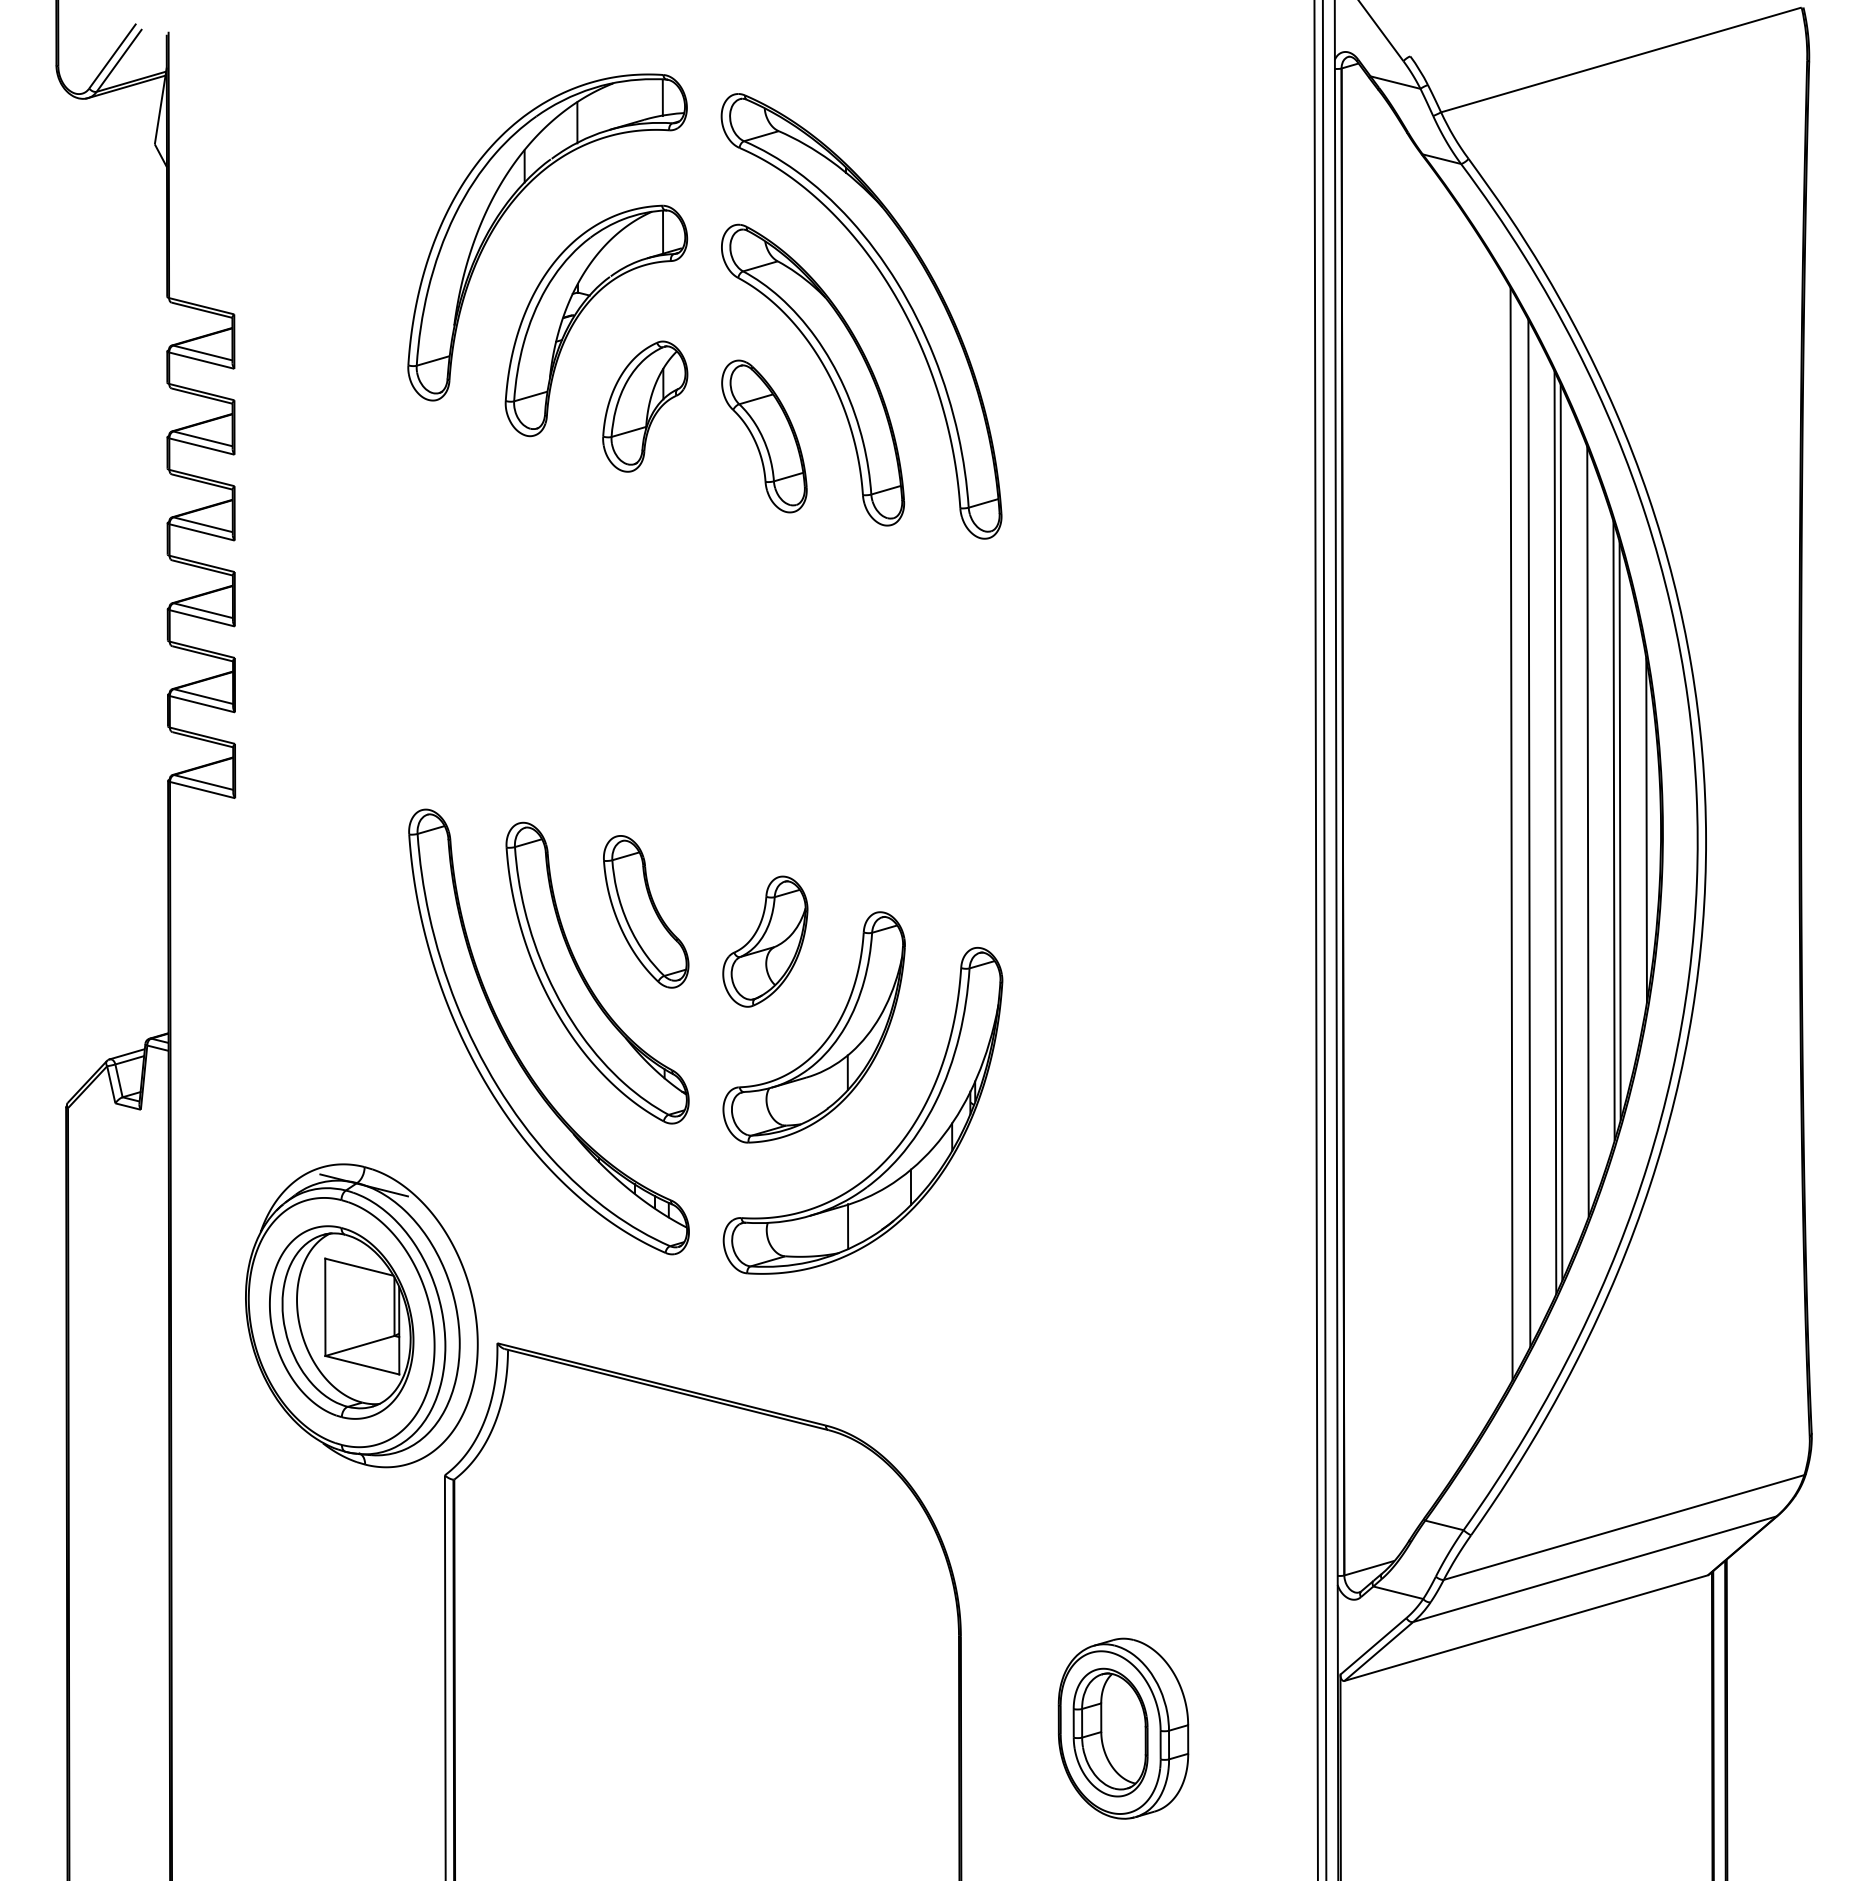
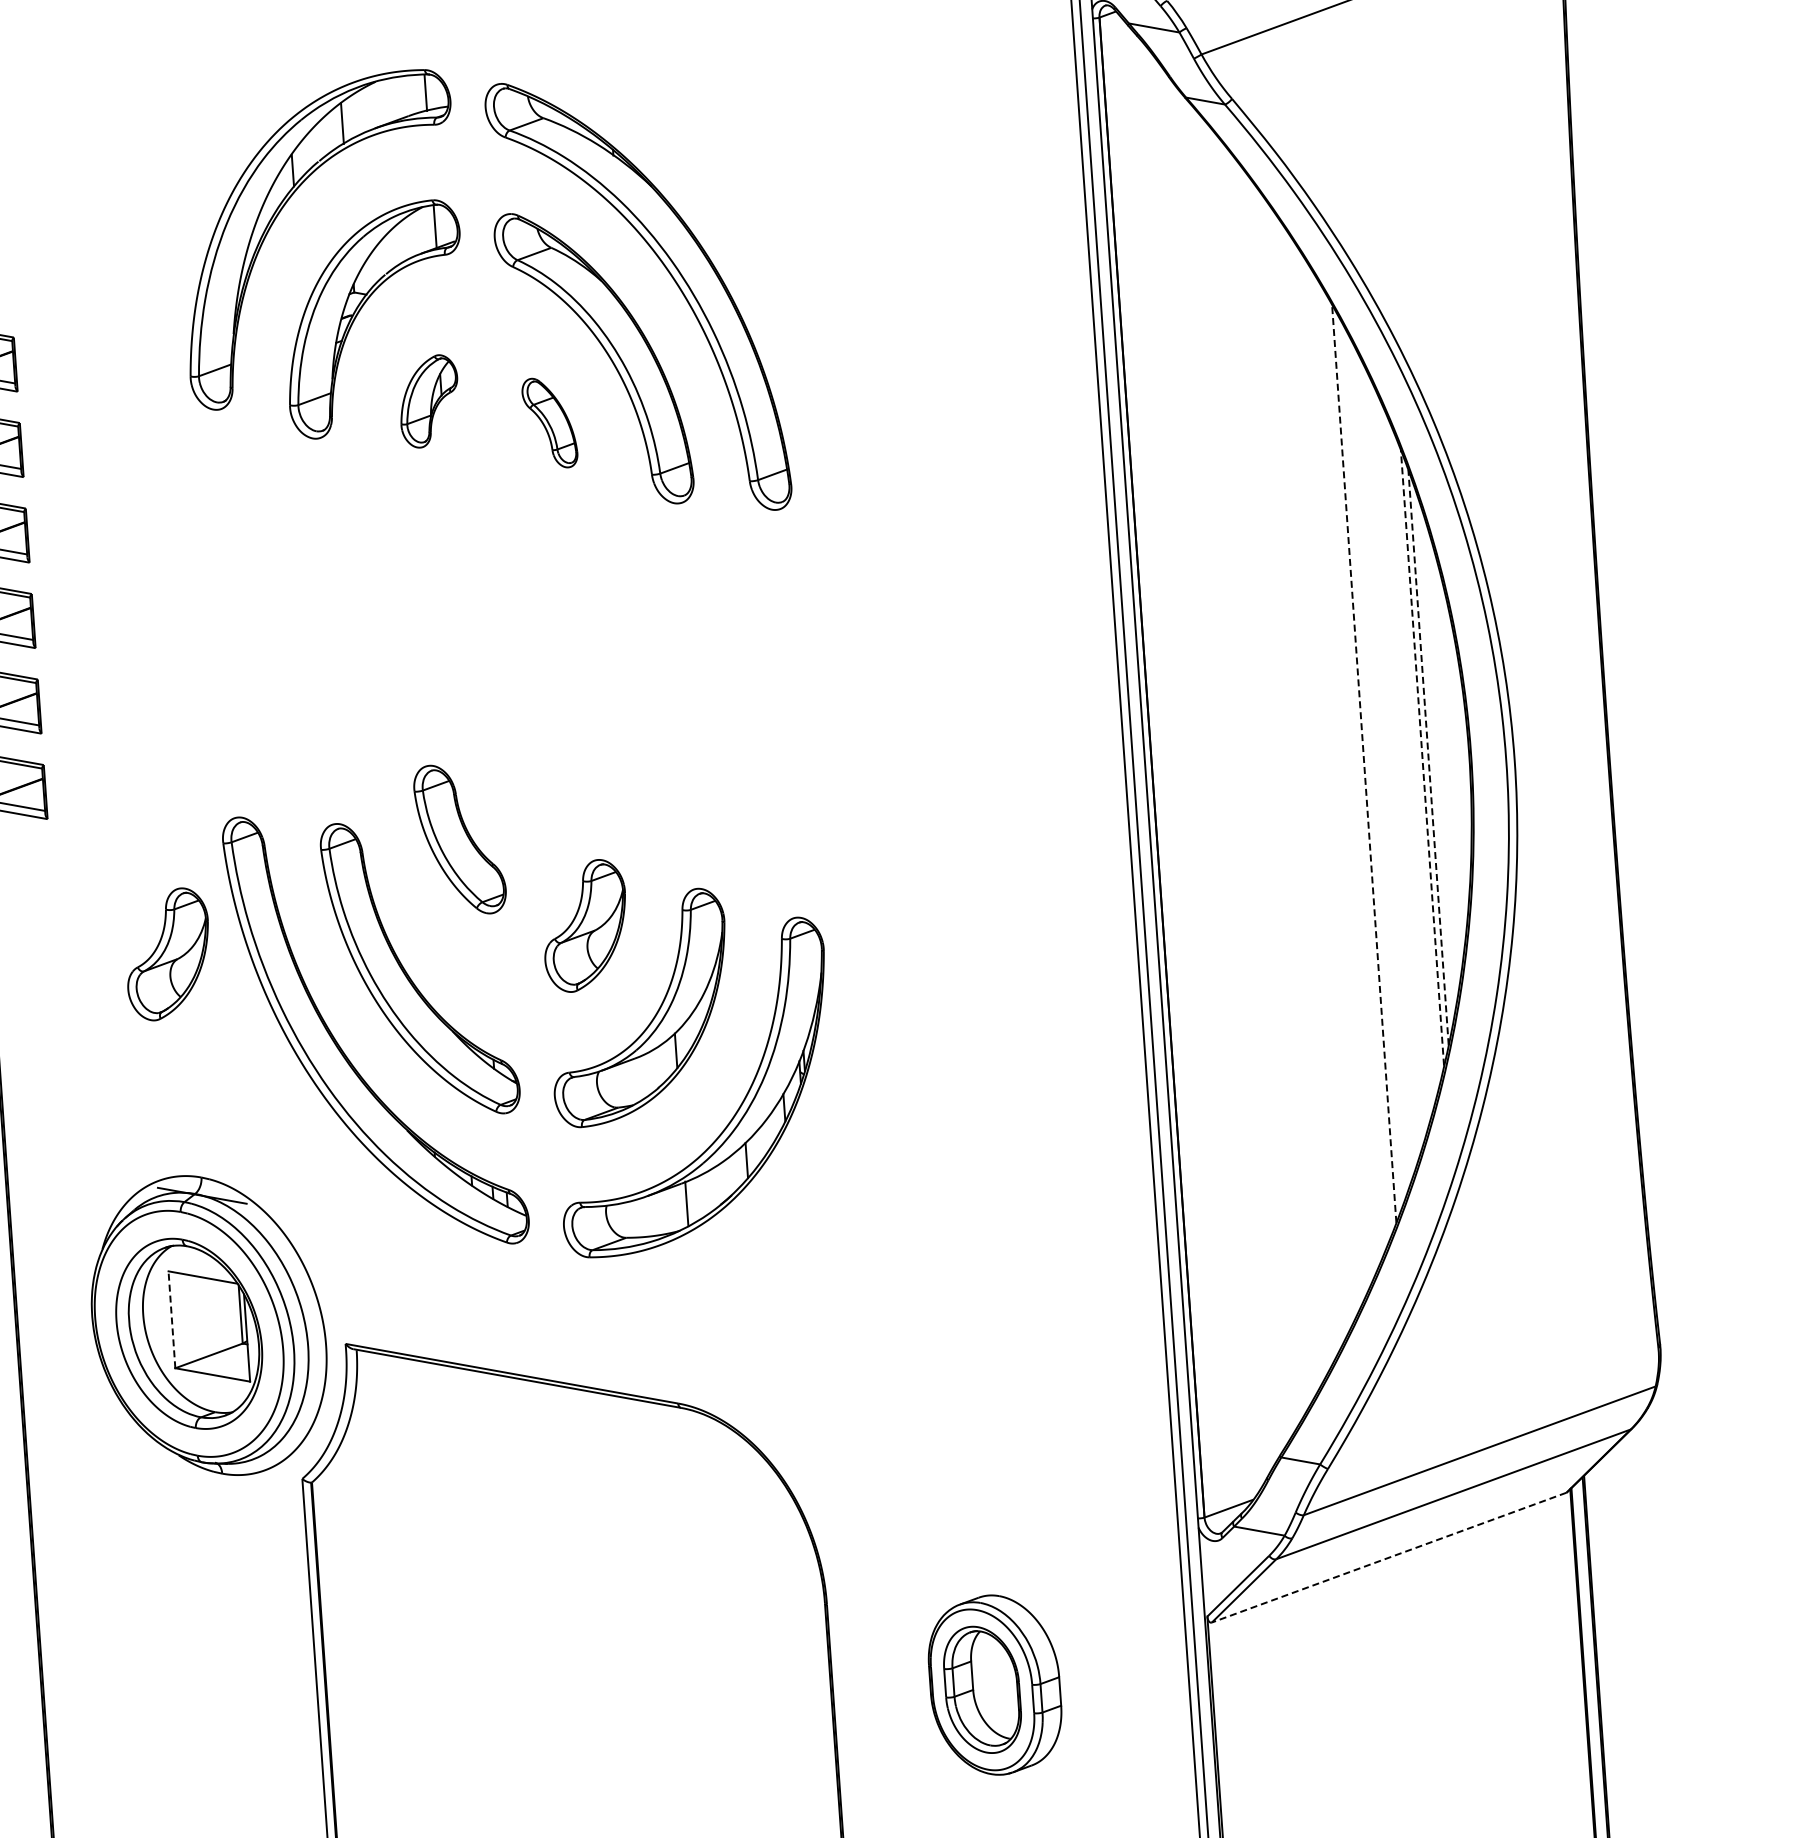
part: (645, 406) -> (429, 401), size x0.7
part: (764, 436) -> (549, 423), size x0.6
line: (1614, 830) -> (1422, 757), solid -> dashed
line: (1620, 830) -> (1428, 757), solid -> dashed
line: (1646, 830) -> (1454, 755), removed
line: (1587, 831) -> (1396, 760), removed
line: (1555, 832) -> (1364, 763), solid -> dashed
line: (1561, 832) -> (1370, 763), removed
line: (1511, 833) -> (1320, 767), removed
line: (1529, 833) -> (1338, 766), removed
part: (646, 911) -> (460, 839), moved
part: (346, 941) -> (168, 954), added
line: (325, 1307) -> (172, 1319), solid -> dashed
line: (1525, 1628) -> (1388, 1558), solid -> dashed

